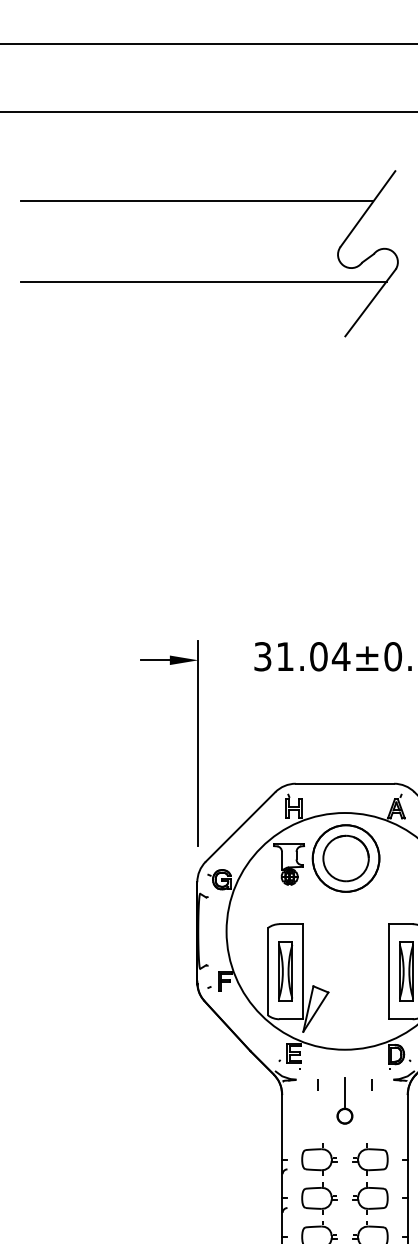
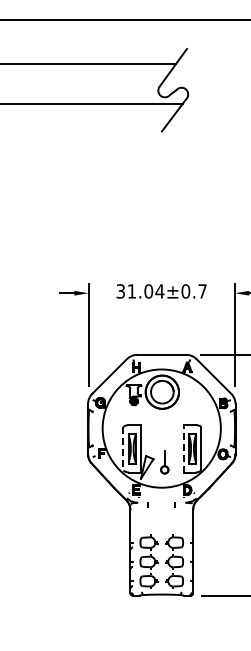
line: (268, 971) -> (123, 448), solid -> dashed
line: (388, 971) -> (183, 448), solid -> dashed
part: (344, 1101) -> (164, 462), moved

